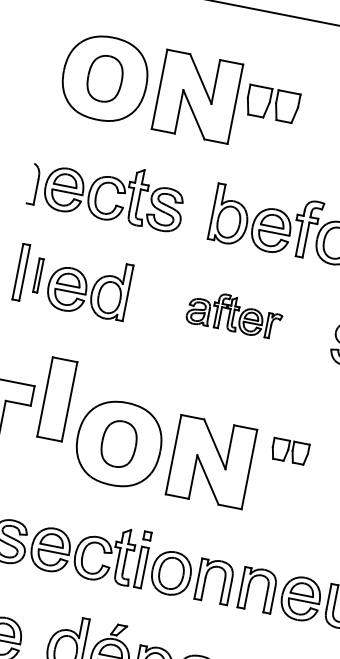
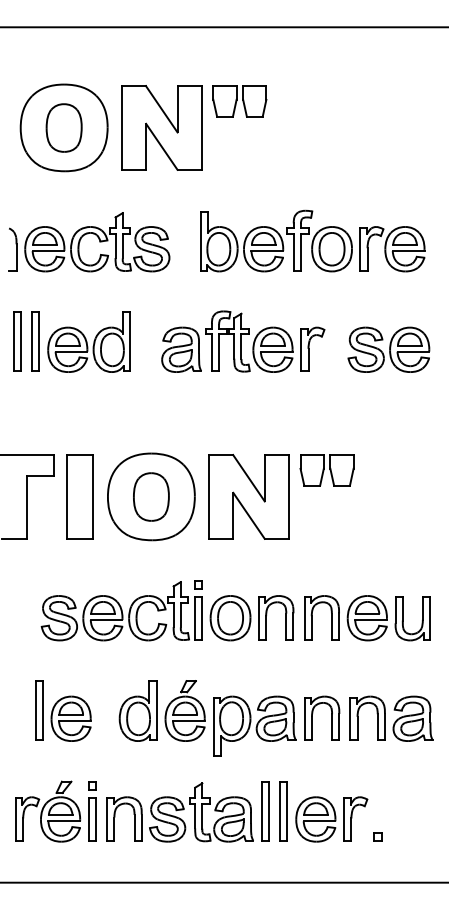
part: (272, 104) -> (239, 101), moved
part: (38, 275) -> (35, 341), size x1.67
part: (235, 314) -> (243, 341), size x1.67
part: (57, 398) -> (79, 496), moved
part: (289, 451) -> (326, 470), size x1.43

